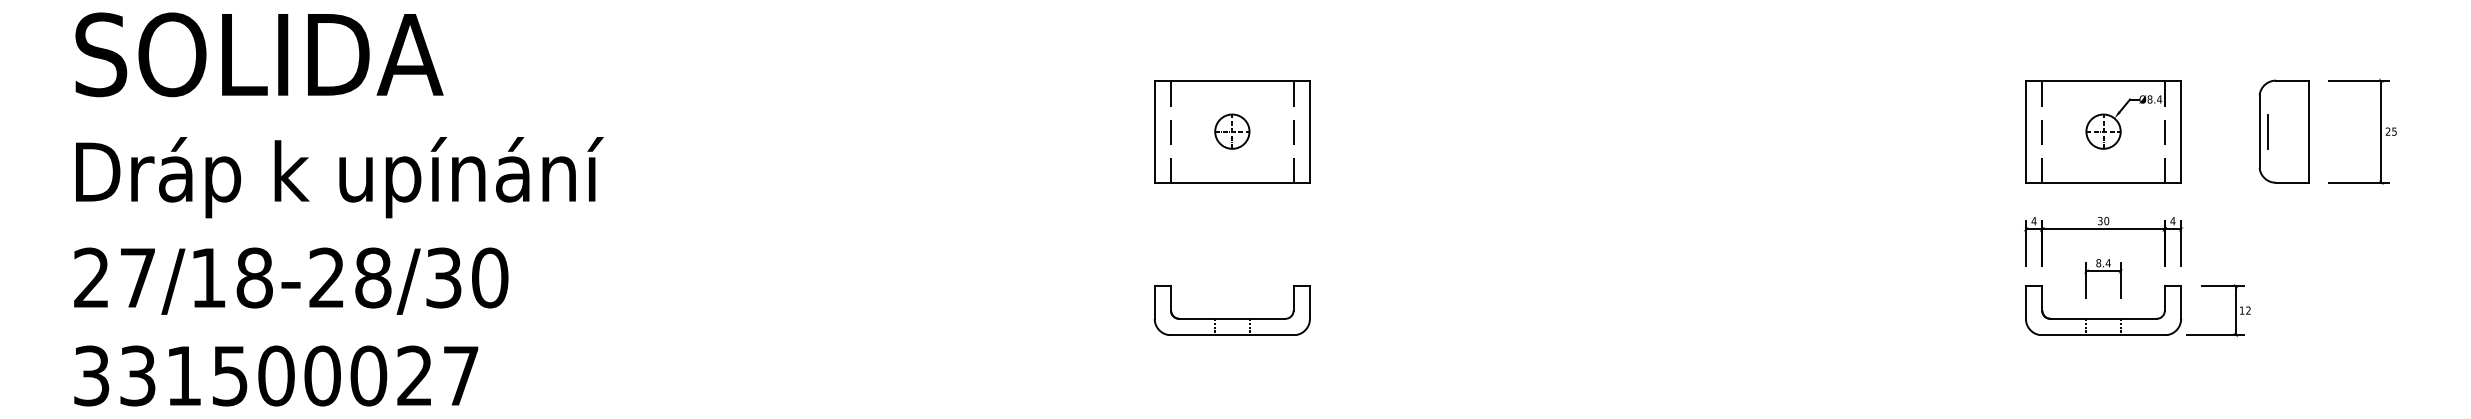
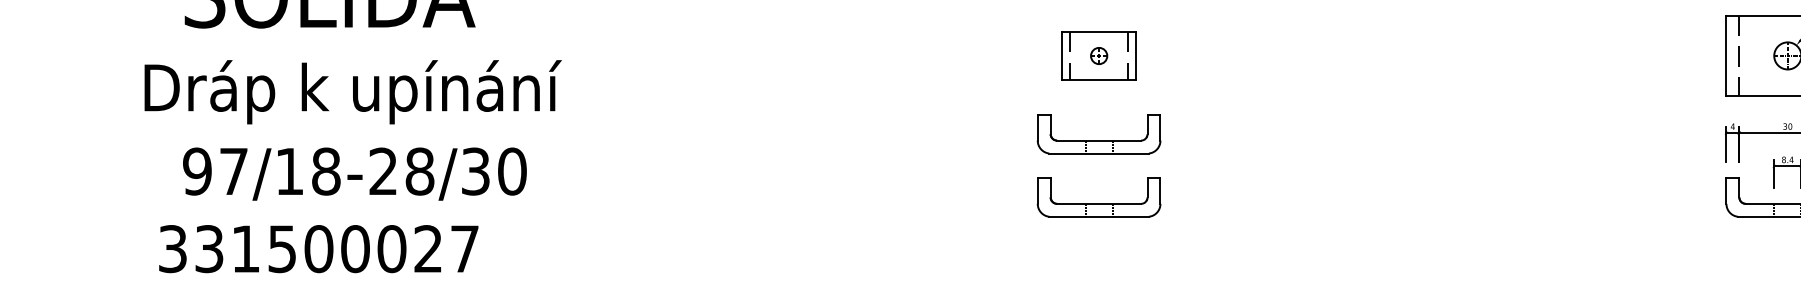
part: (1232, 131) -> (1099, 55), size x0.6
text: (339, 177) -> (352, 92), moved
part: (1231, 238) -> (1098, 140), added
text: (91, 277) -> (197, 171), 27/18-28/30 -> 97/18-28/30
text: (276, 375) -> (319, 248), moved

